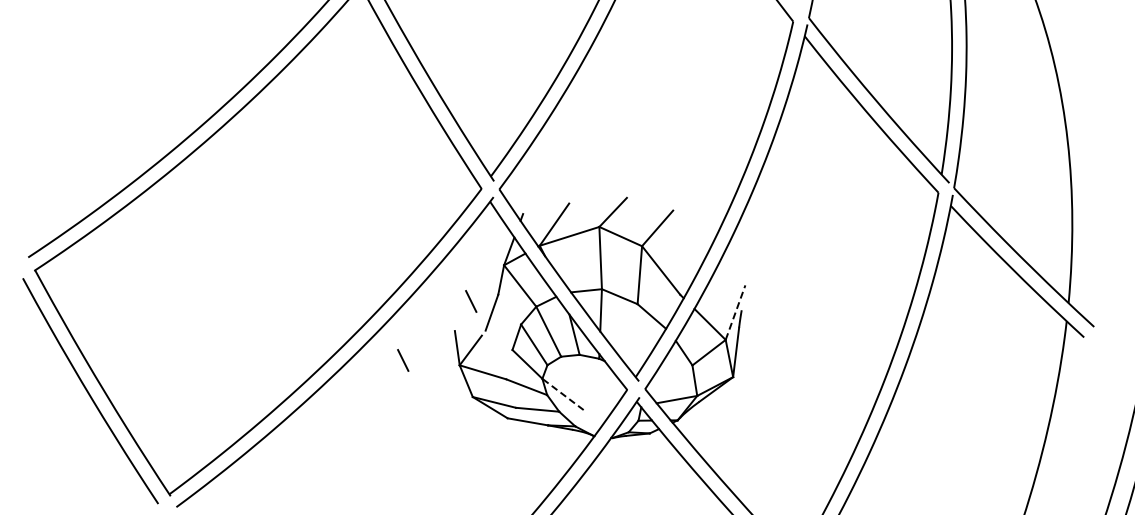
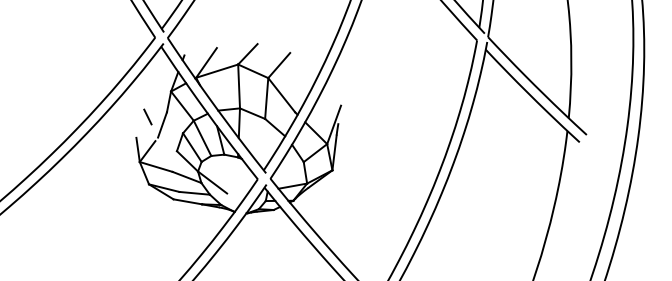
line: (735, 312) -> (334, 124), dashed -> solid
line: (403, 360) -> (100, 158), removed
line: (563, 394) -> (212, 182), dashed -> solid

